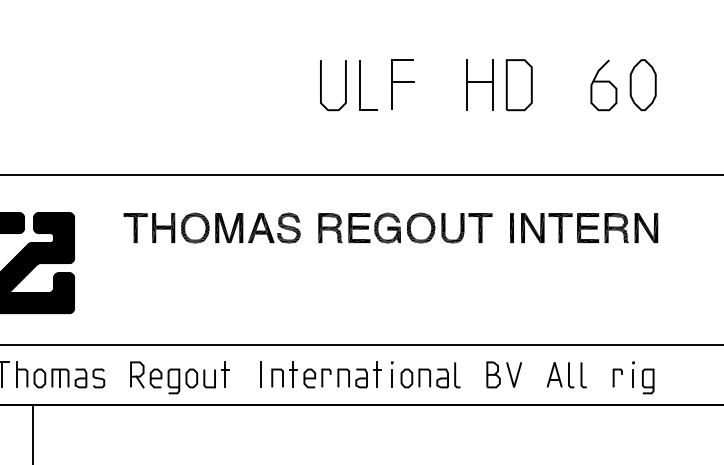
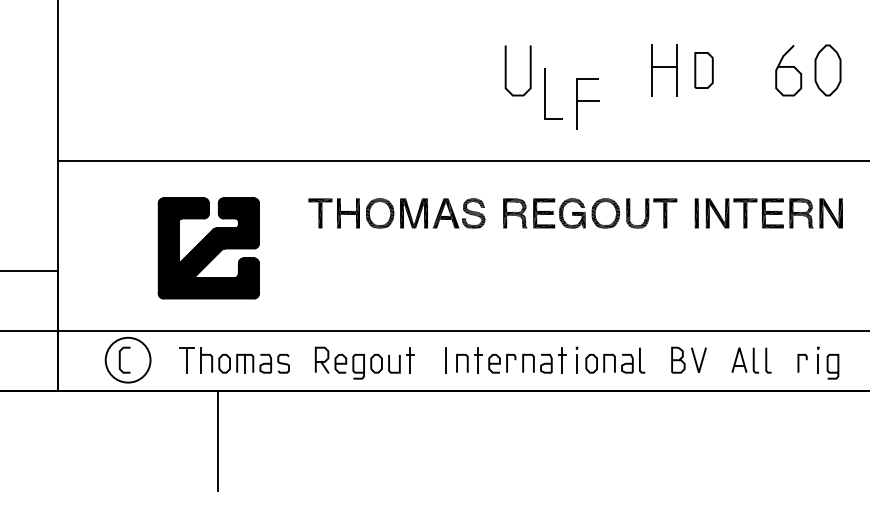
part: (402, 84) -> (587, 103), moved
line: (360, 85) -> (545, 93), moved
part: (518, 85) -> (703, 70), size x0.7

